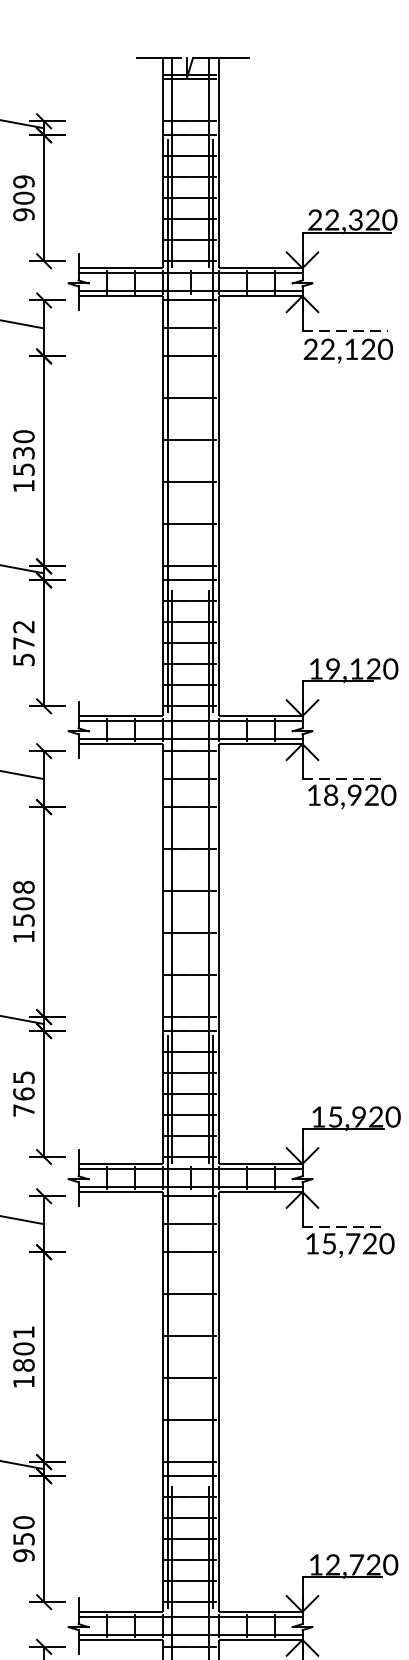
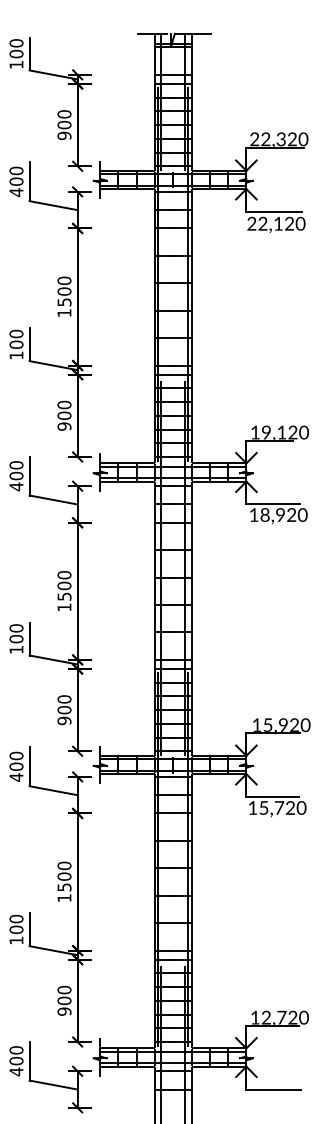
text: (23, 181) -> (64, 114), 909 -> 900
line: (345, 330) -> (274, 211), dashed -> solid
text: (23, 452) -> (64, 291), 1530 -> 1500
text: (23, 642) -> (64, 415), 572 -> 900
line: (343, 779) -> (273, 504), dashed -> solid
text: (23, 887) -> (64, 575), 1508 -> 1500
text: (23, 1094) -> (64, 710), 765 -> 900
line: (342, 1227) -> (272, 797), dashed -> solid
text: (23, 1348) -> (64, 876), 1801 -> 1500
text: (23, 1538) -> (64, 1000), 950 -> 900

